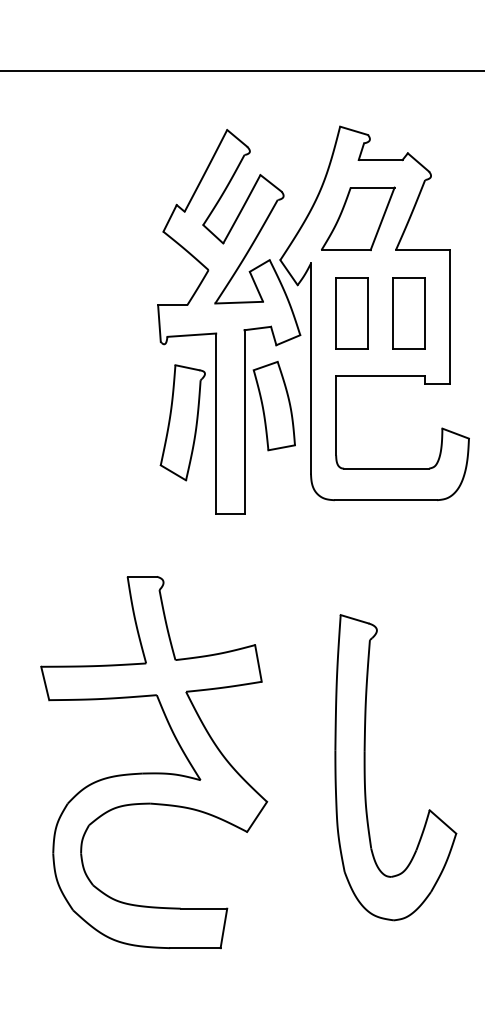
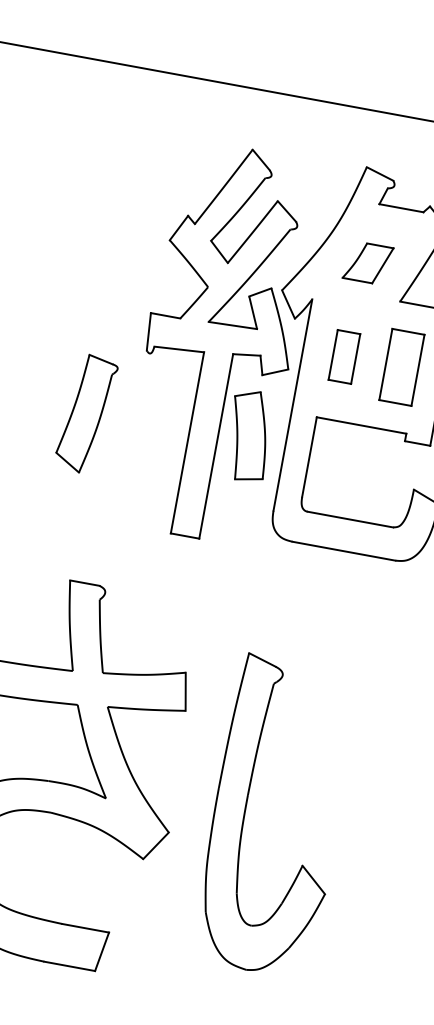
part: (358, 218) -> (368, 262), size x0.6
part: (351, 313) -> (343, 357), size x0.7
part: (182, 422) -> (86, 413), moved
part: (365, 767) -> (245, 810), moved

